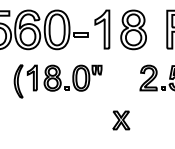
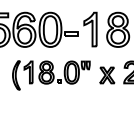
part: (121, 120) -> (107, 75), moved

